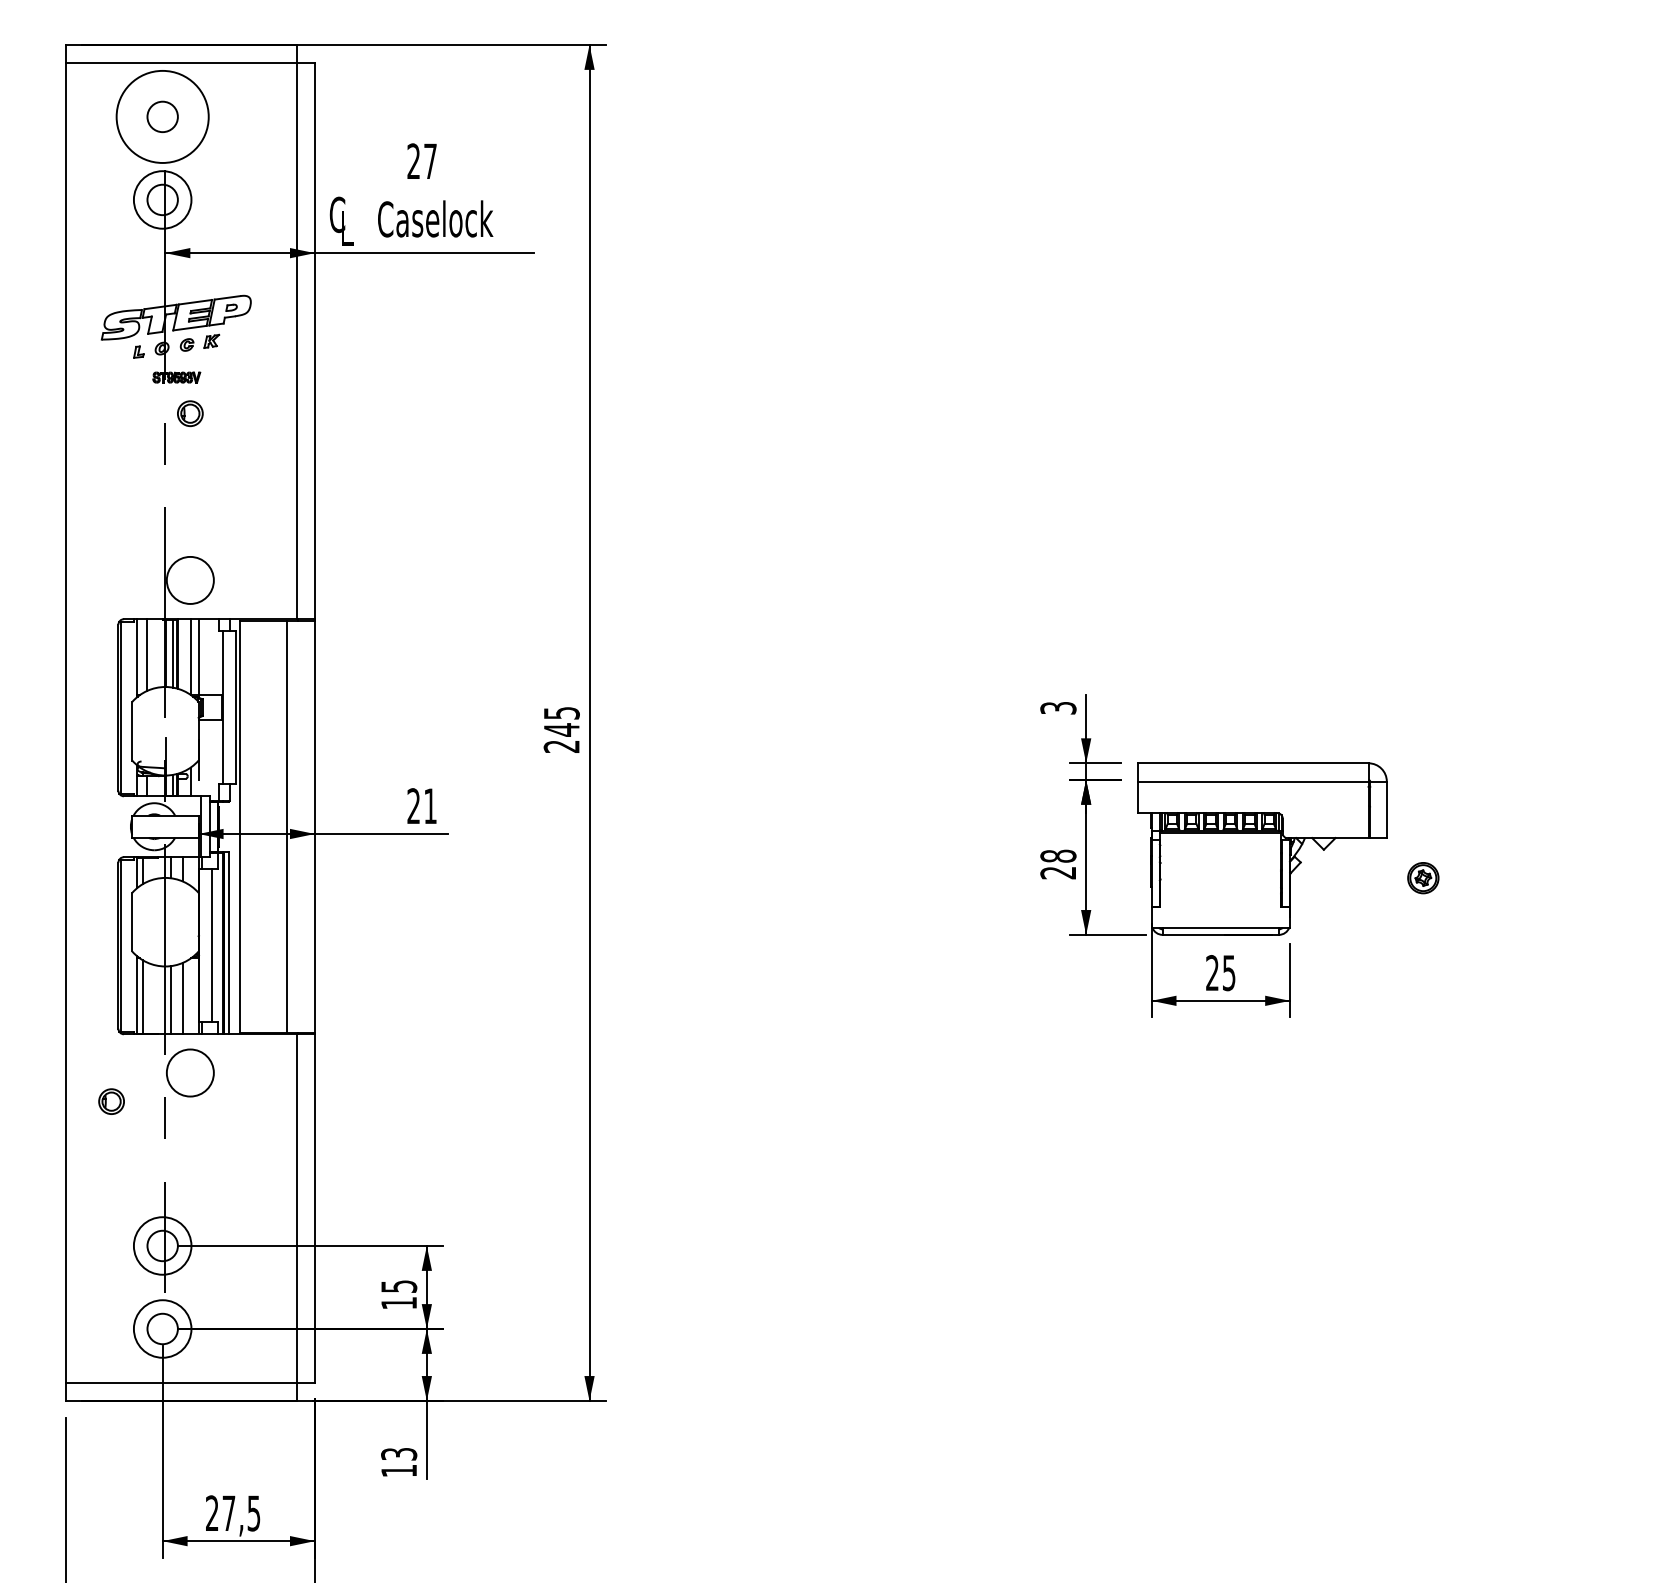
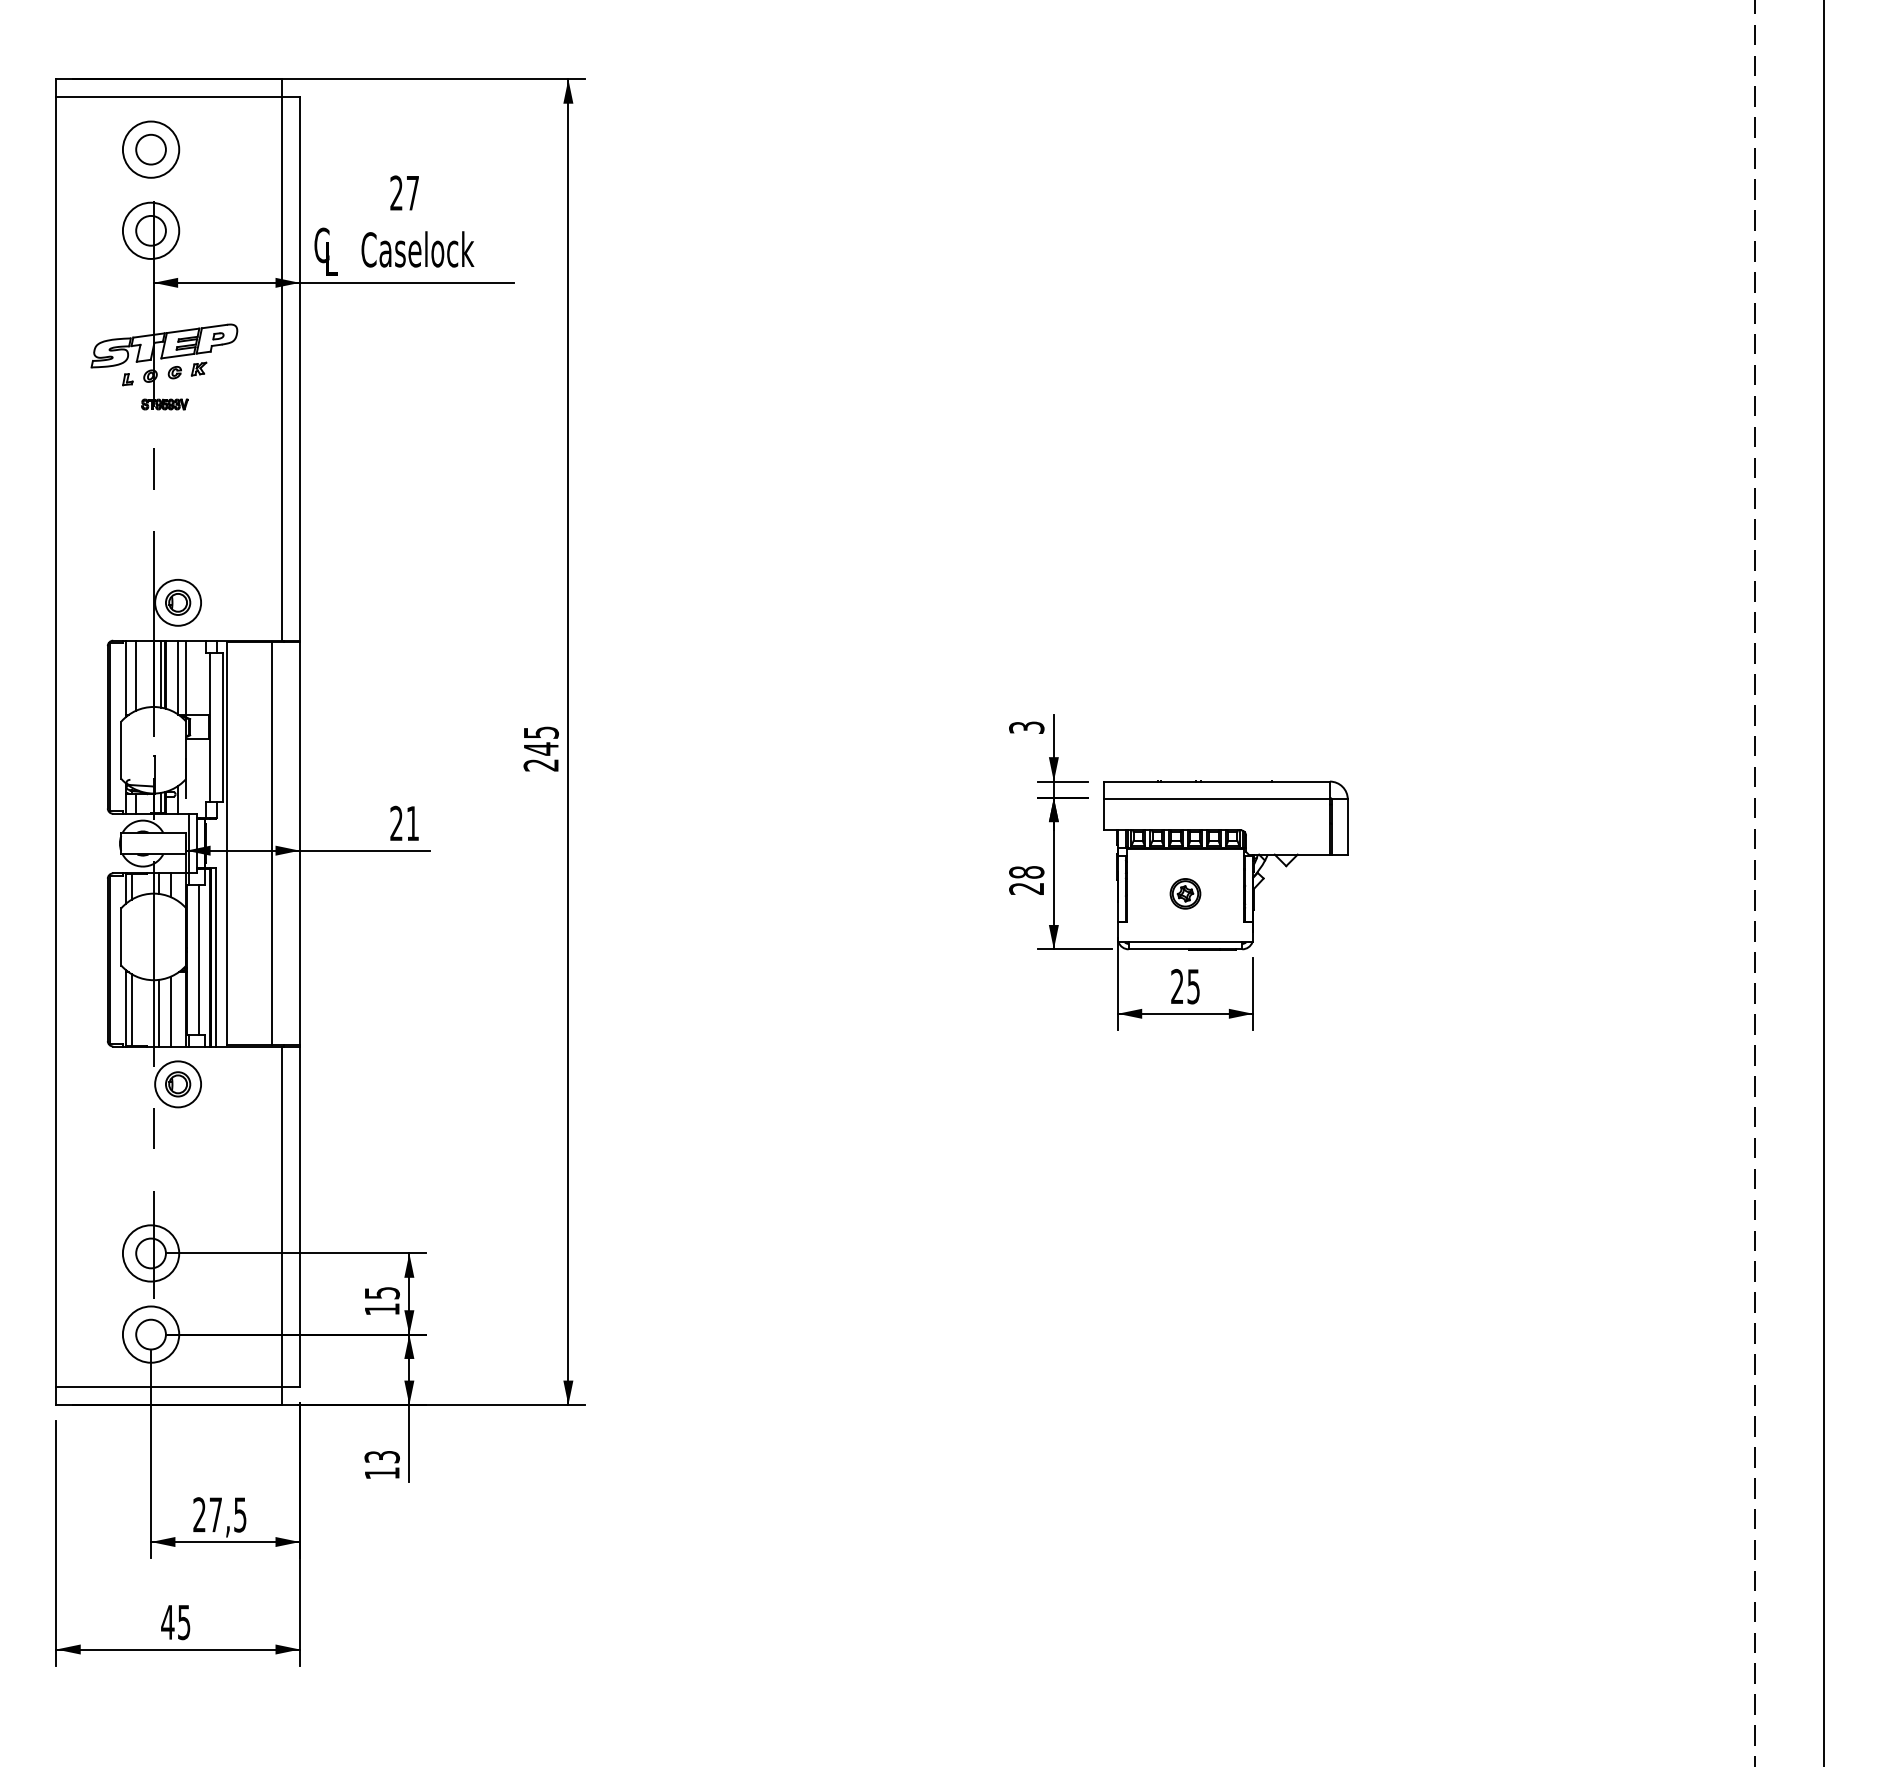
circle: (162, 116) -> (150, 149), size x0.62
part: (190, 413) -> (178, 602), moved
part: (1423, 877) -> (1185, 893), moved
part: (111, 1101) -> (178, 1084), moved

